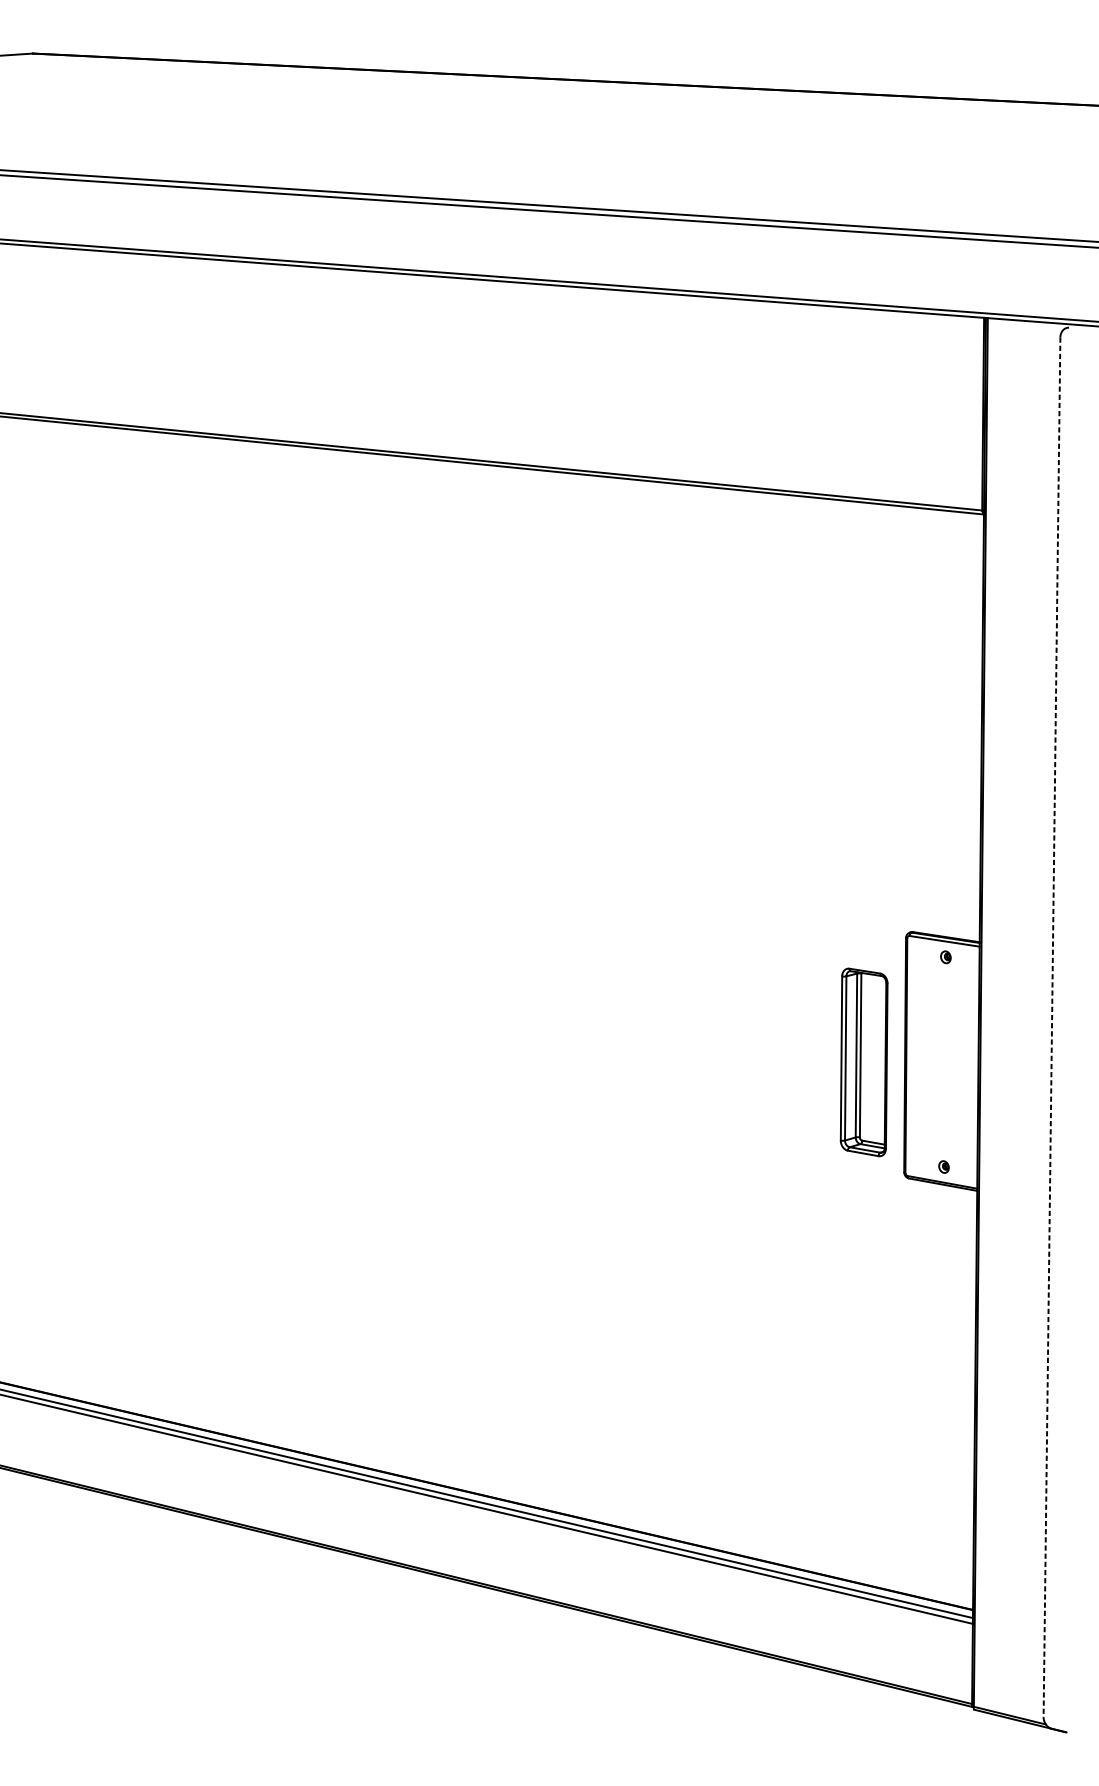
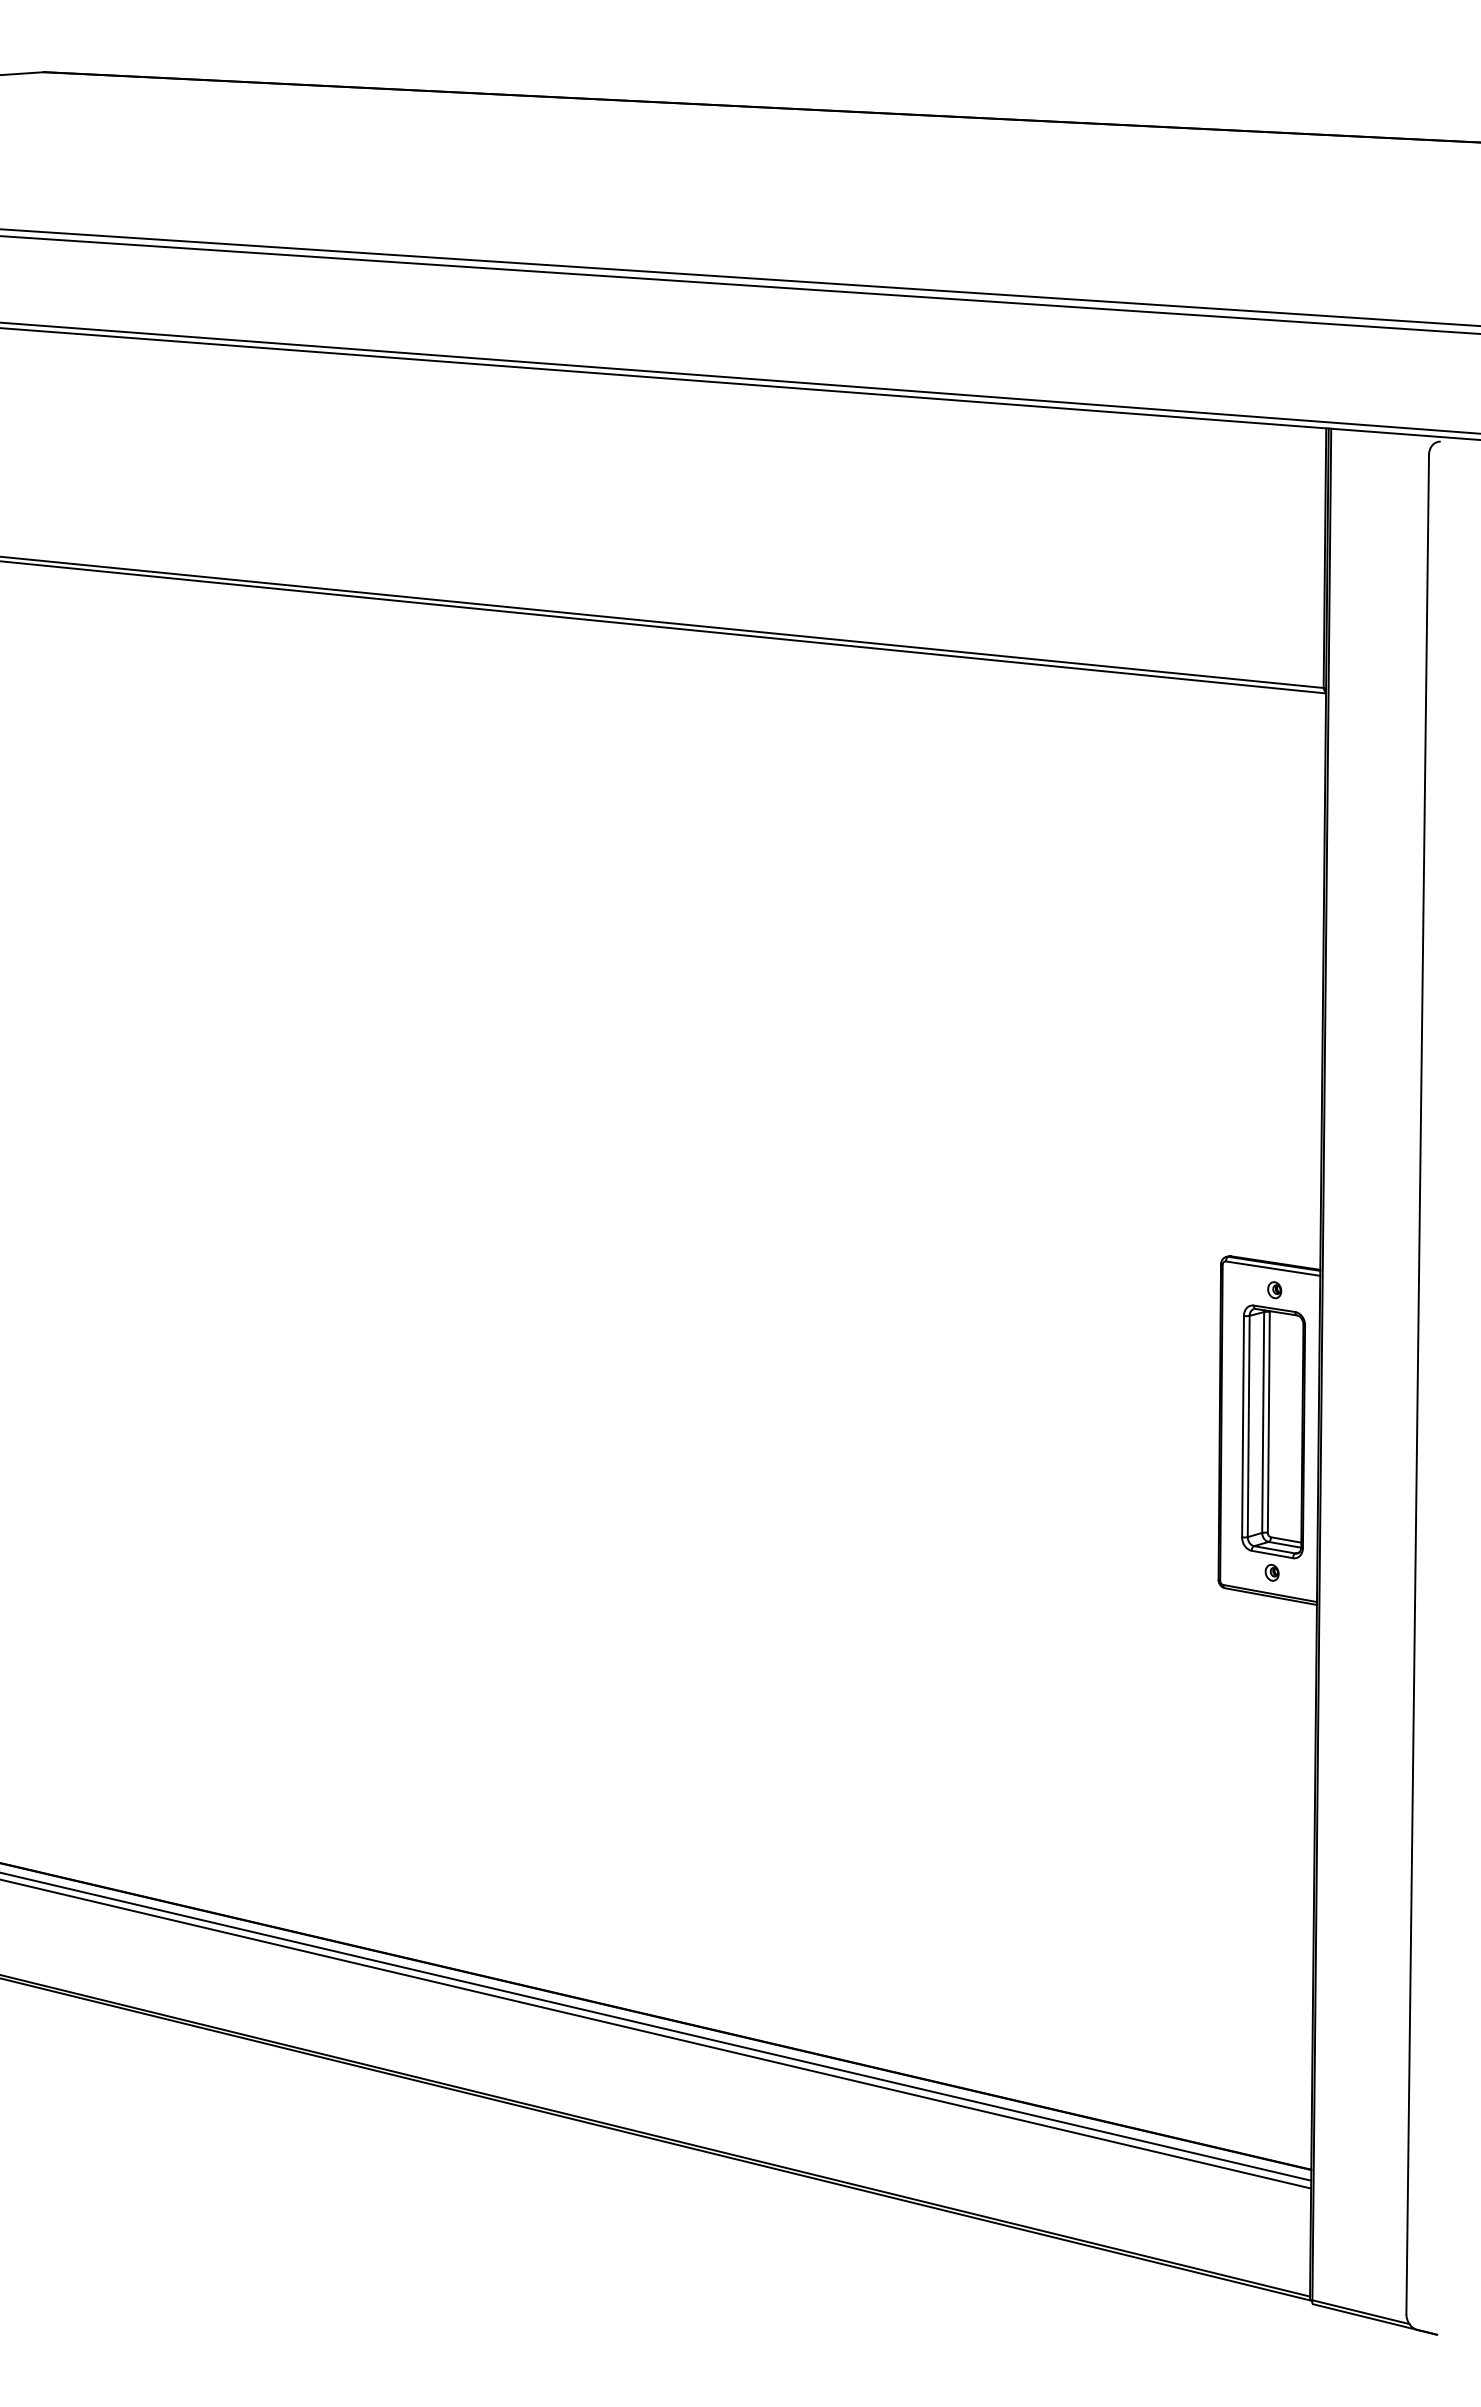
line: (1051, 1027) -> (1417, 1384), dashed -> solid
part: (864, 1062) -> (1273, 1431), moved

